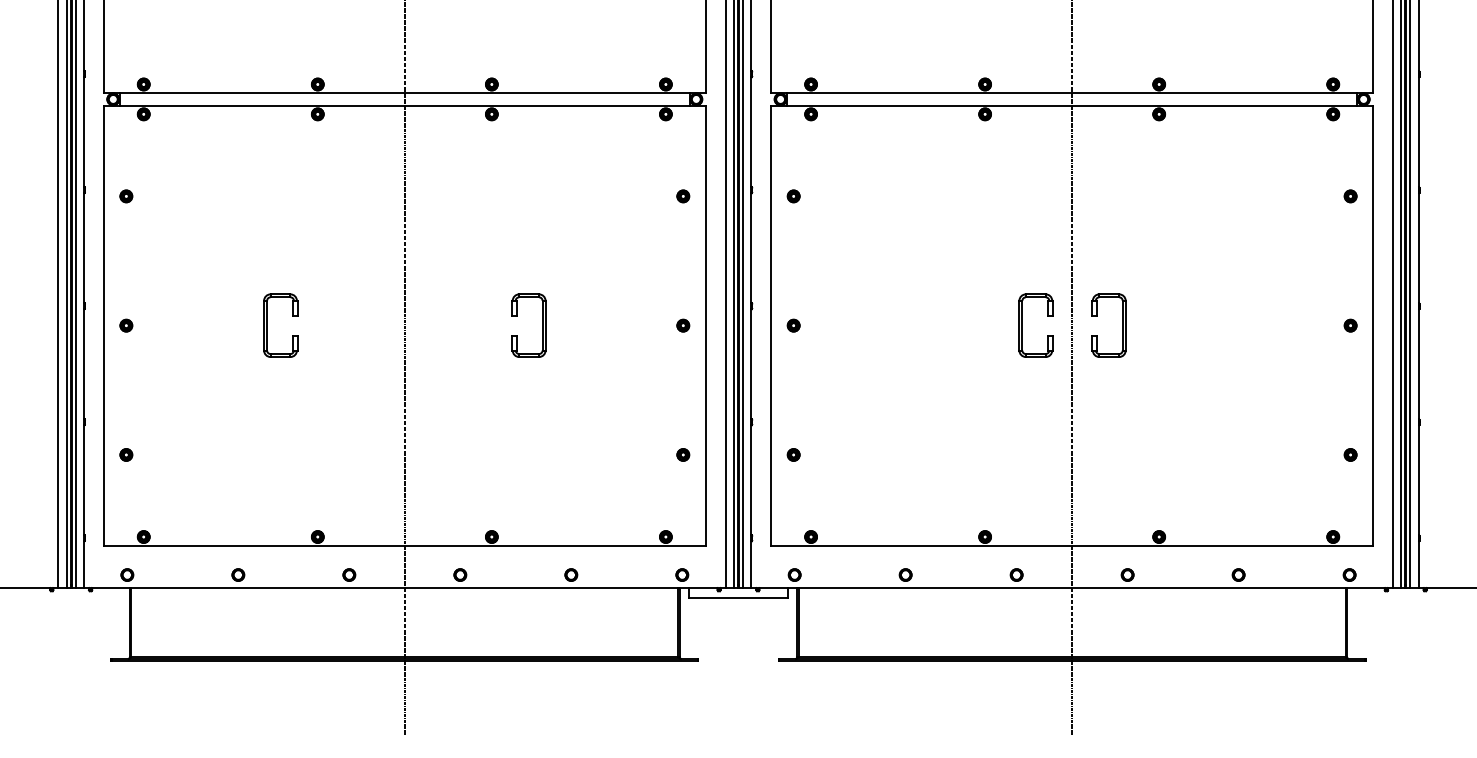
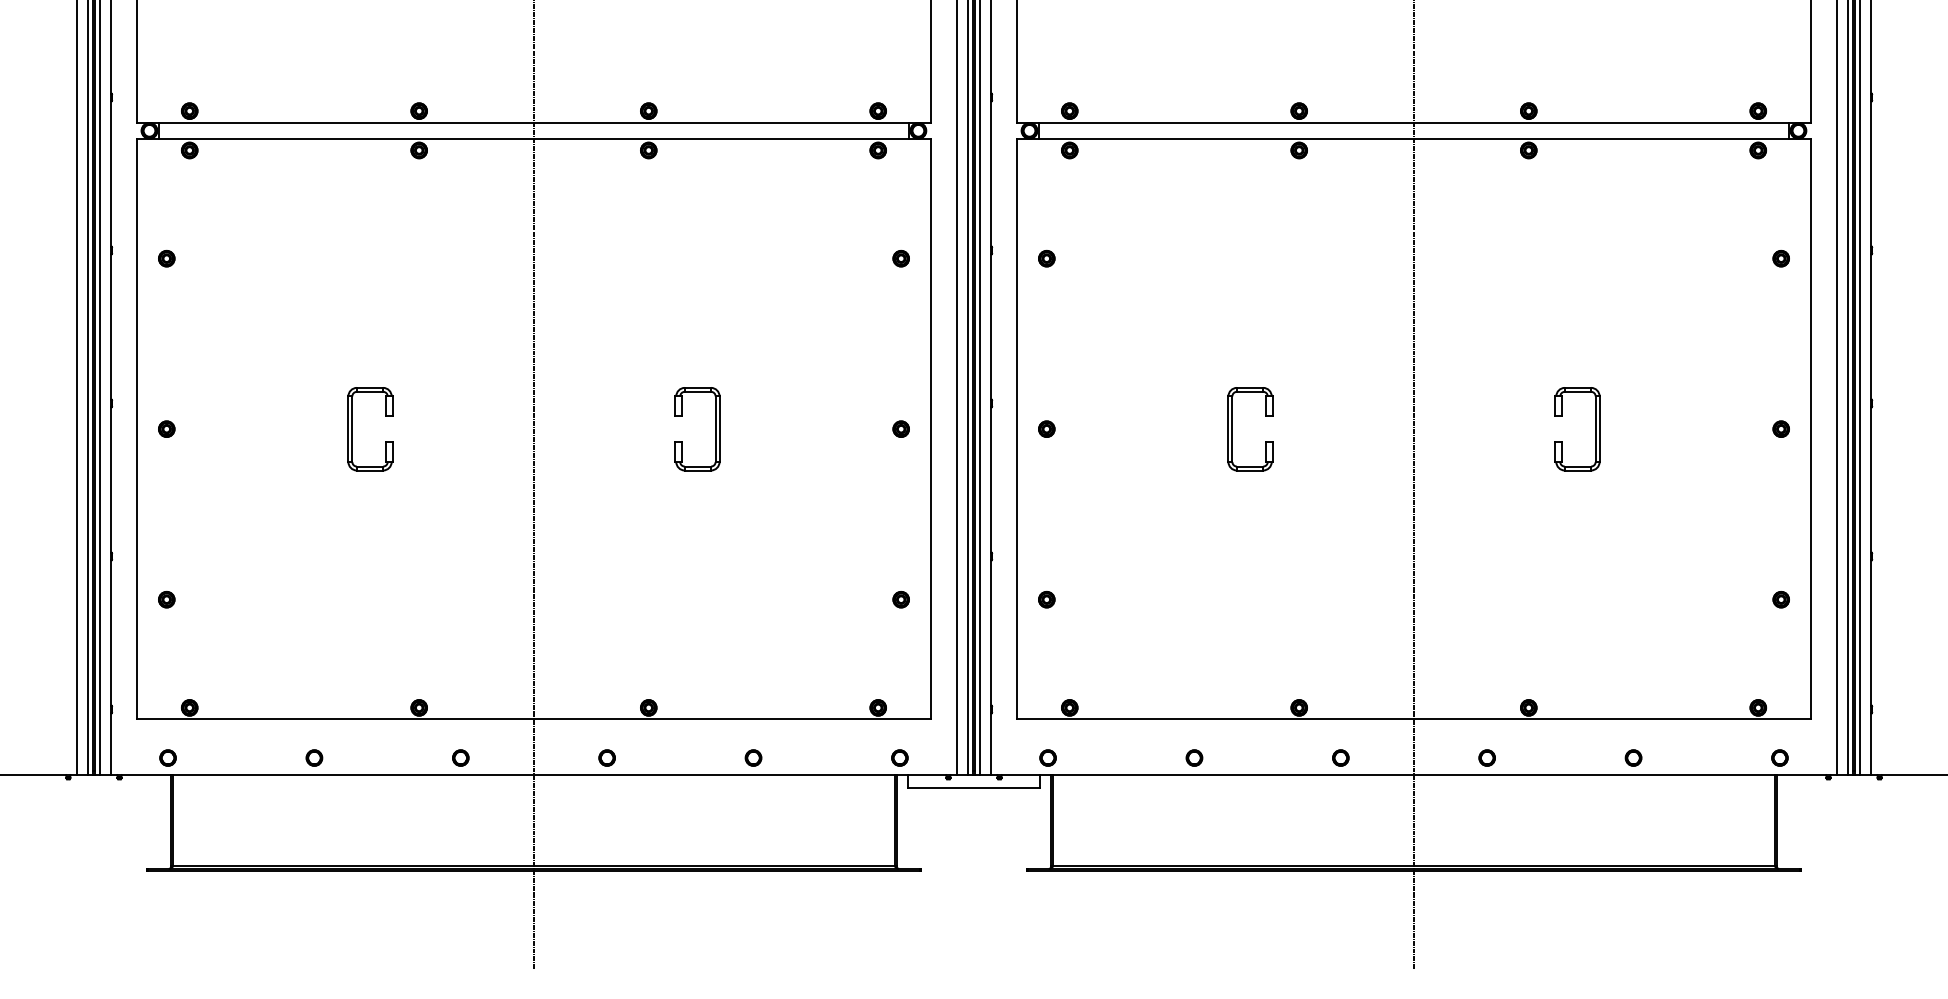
part: (1022, 325) -> (1232, 429), moved
part: (1122, 325) -> (1595, 429), moved

